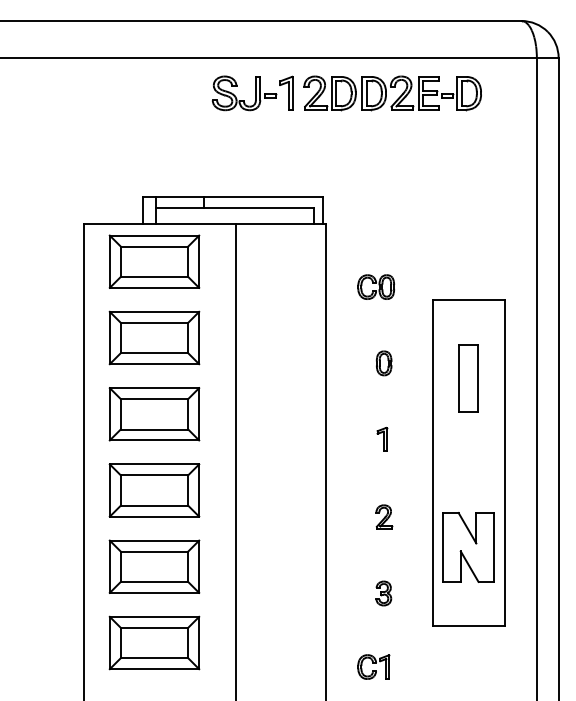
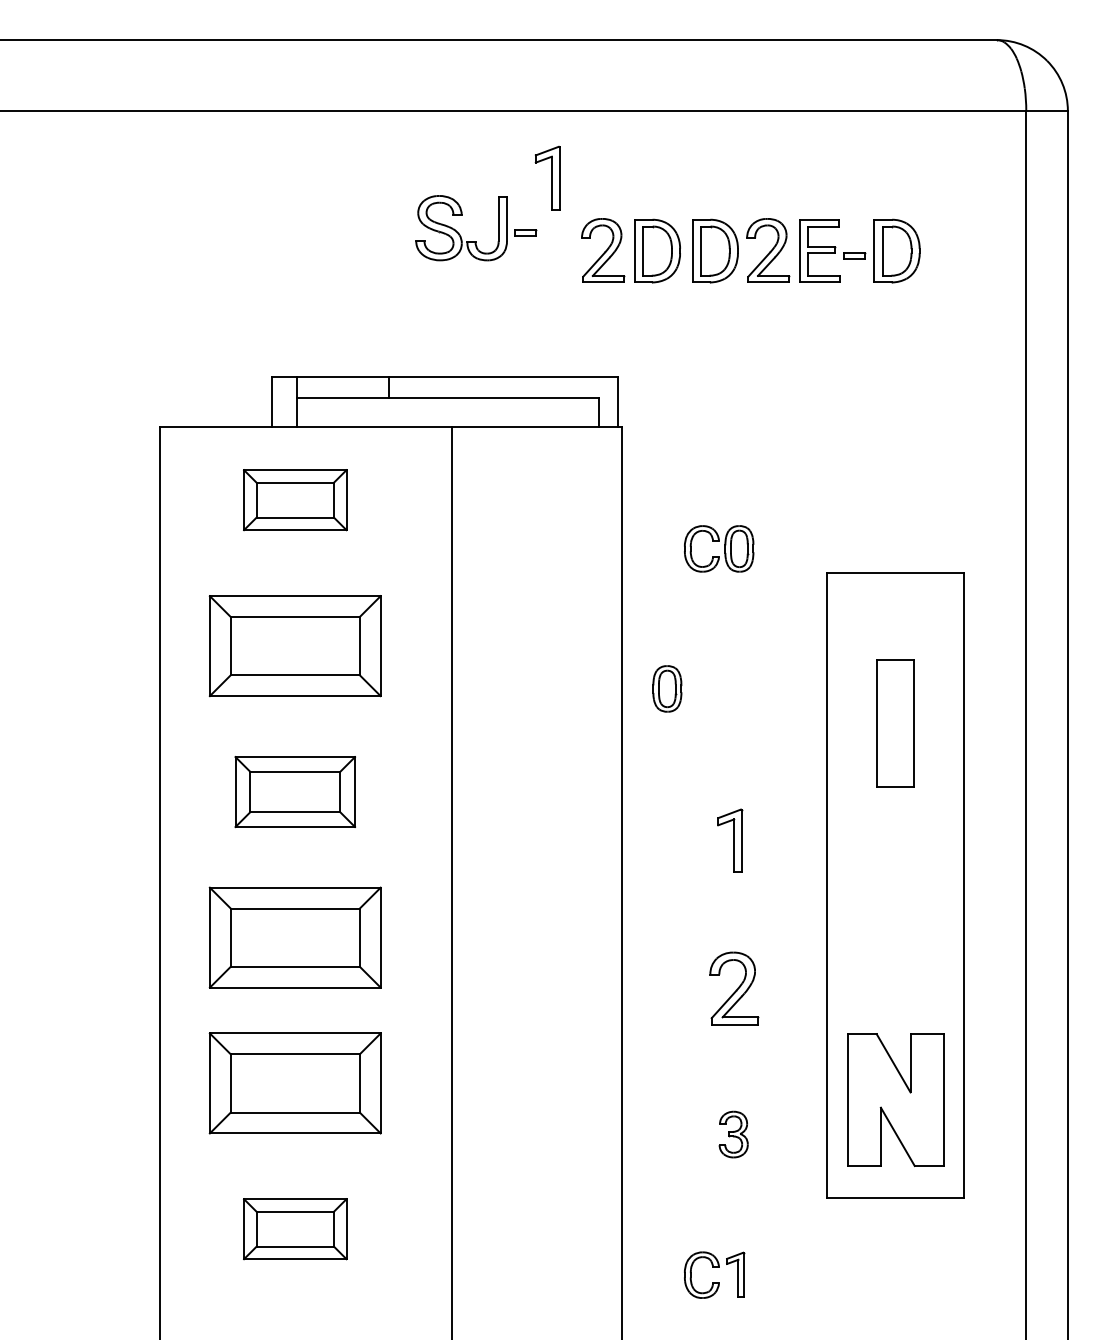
part: (392, 93) -> (750, 251), moved
part: (244, 100) -> (476, 241), moved
part: (154, 261) -> (295, 499), size x0.6
part: (384, 363) -> (668, 689), moved
part: (154, 414) -> (295, 792), size x0.7
part: (382, 438) -> (731, 838), size x1.4
part: (384, 516) -> (734, 987), size x1.6
part: (468, 547) -> (895, 1100), moved
part: (154, 642) -> (295, 1228), size x0.6

